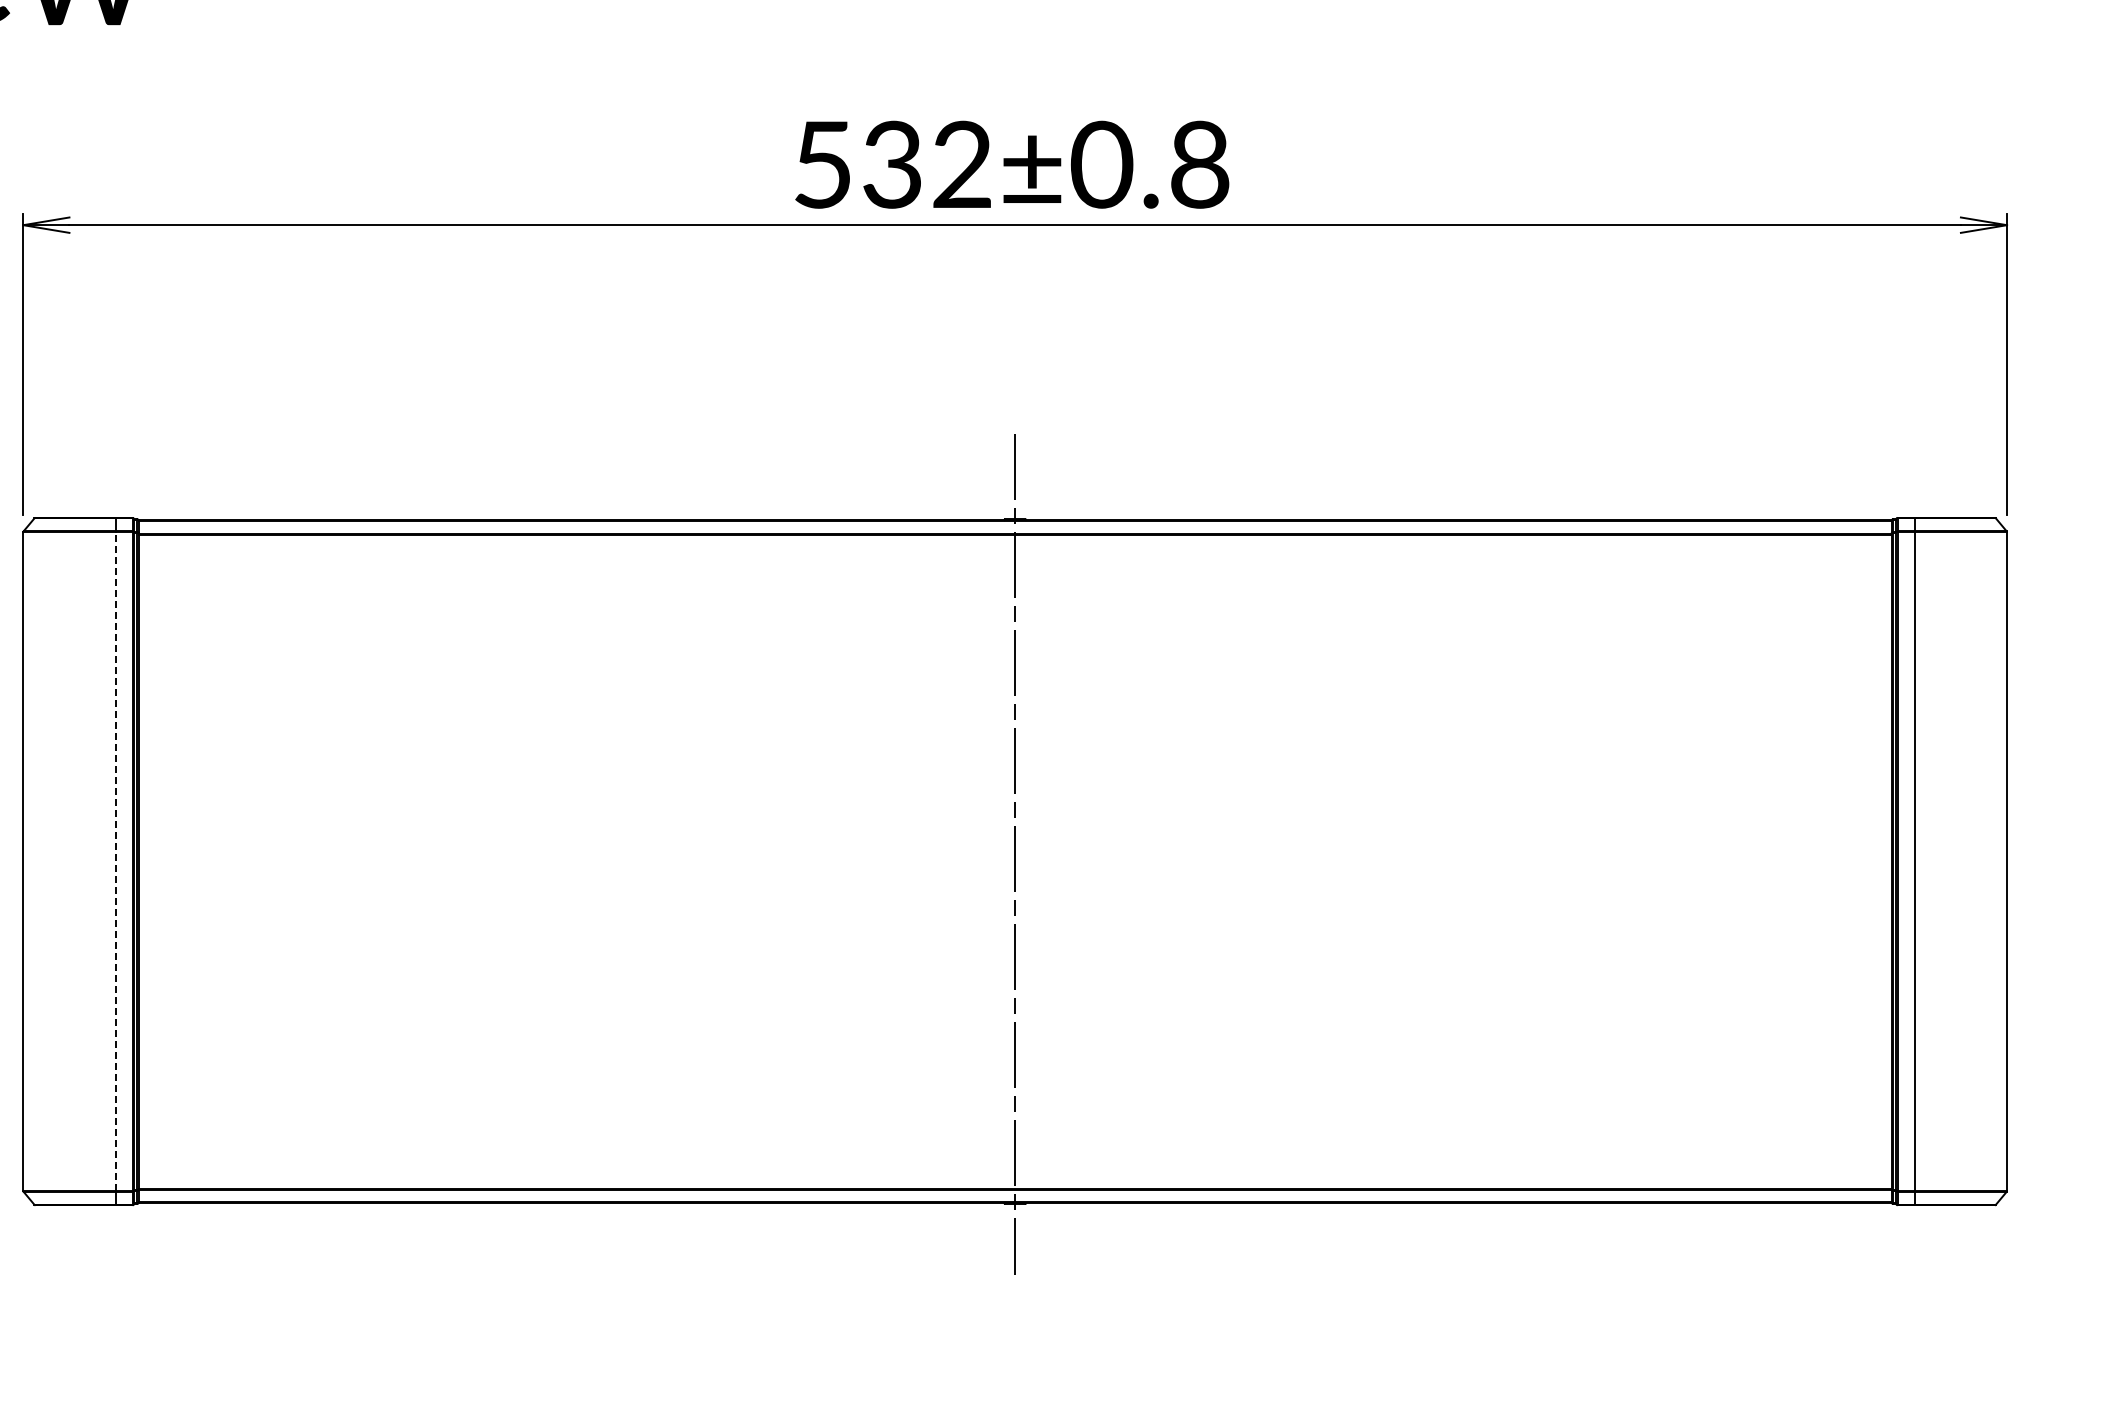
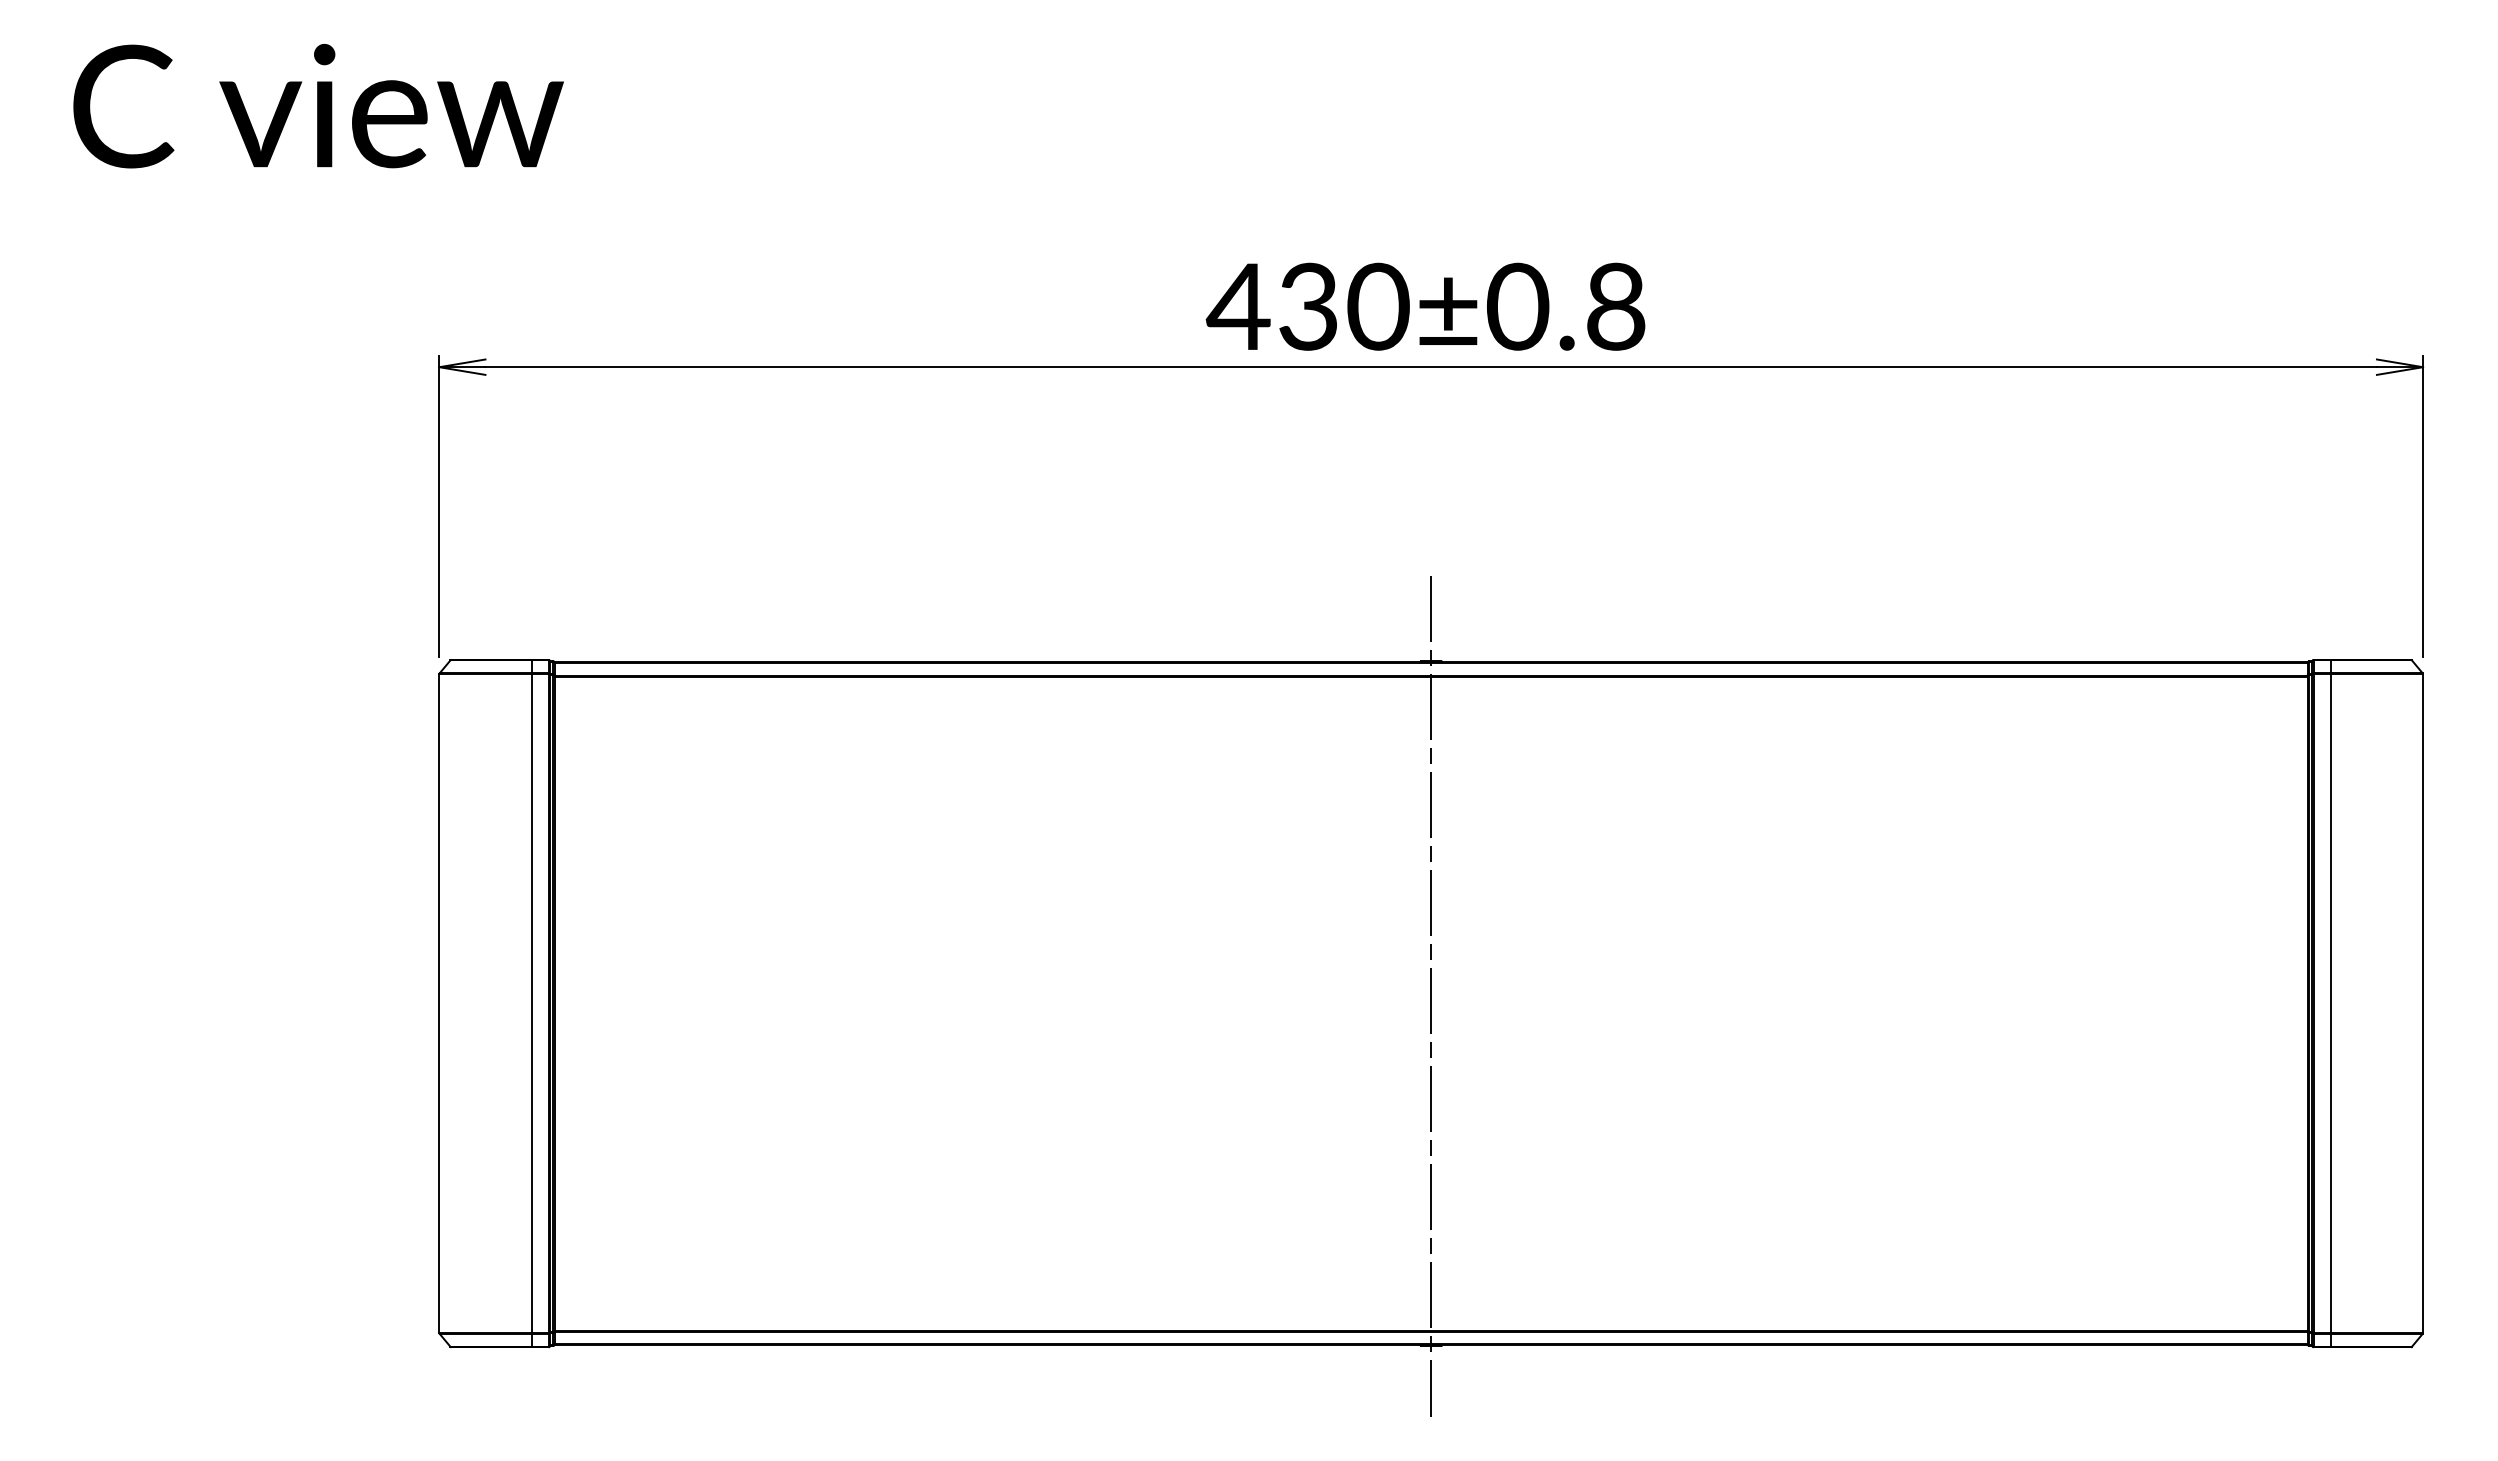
text: (891, 164) -> (1307, 306), 532±0.8 -> 430±0.8
line: (115, 861) -> (531, 1003), dashed -> solid

